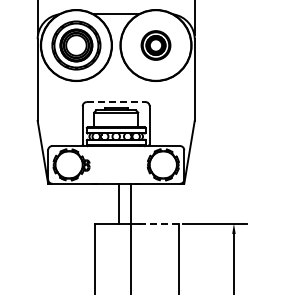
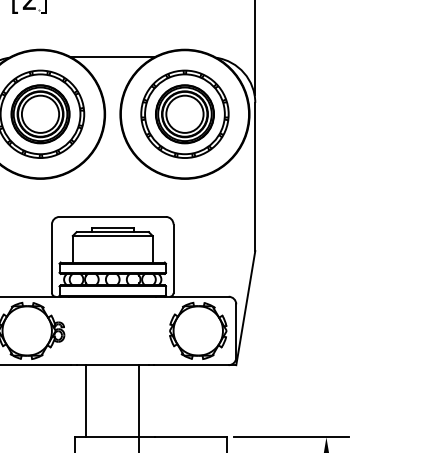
part: (155, 45) -> (184, 114), size x1.67
line: (116, 102) -> (113, 217), dashed -> solid
line: (118, 203) -> (86, 401), moved
line: (159, 223) -> (191, 437), dashed -> solid

